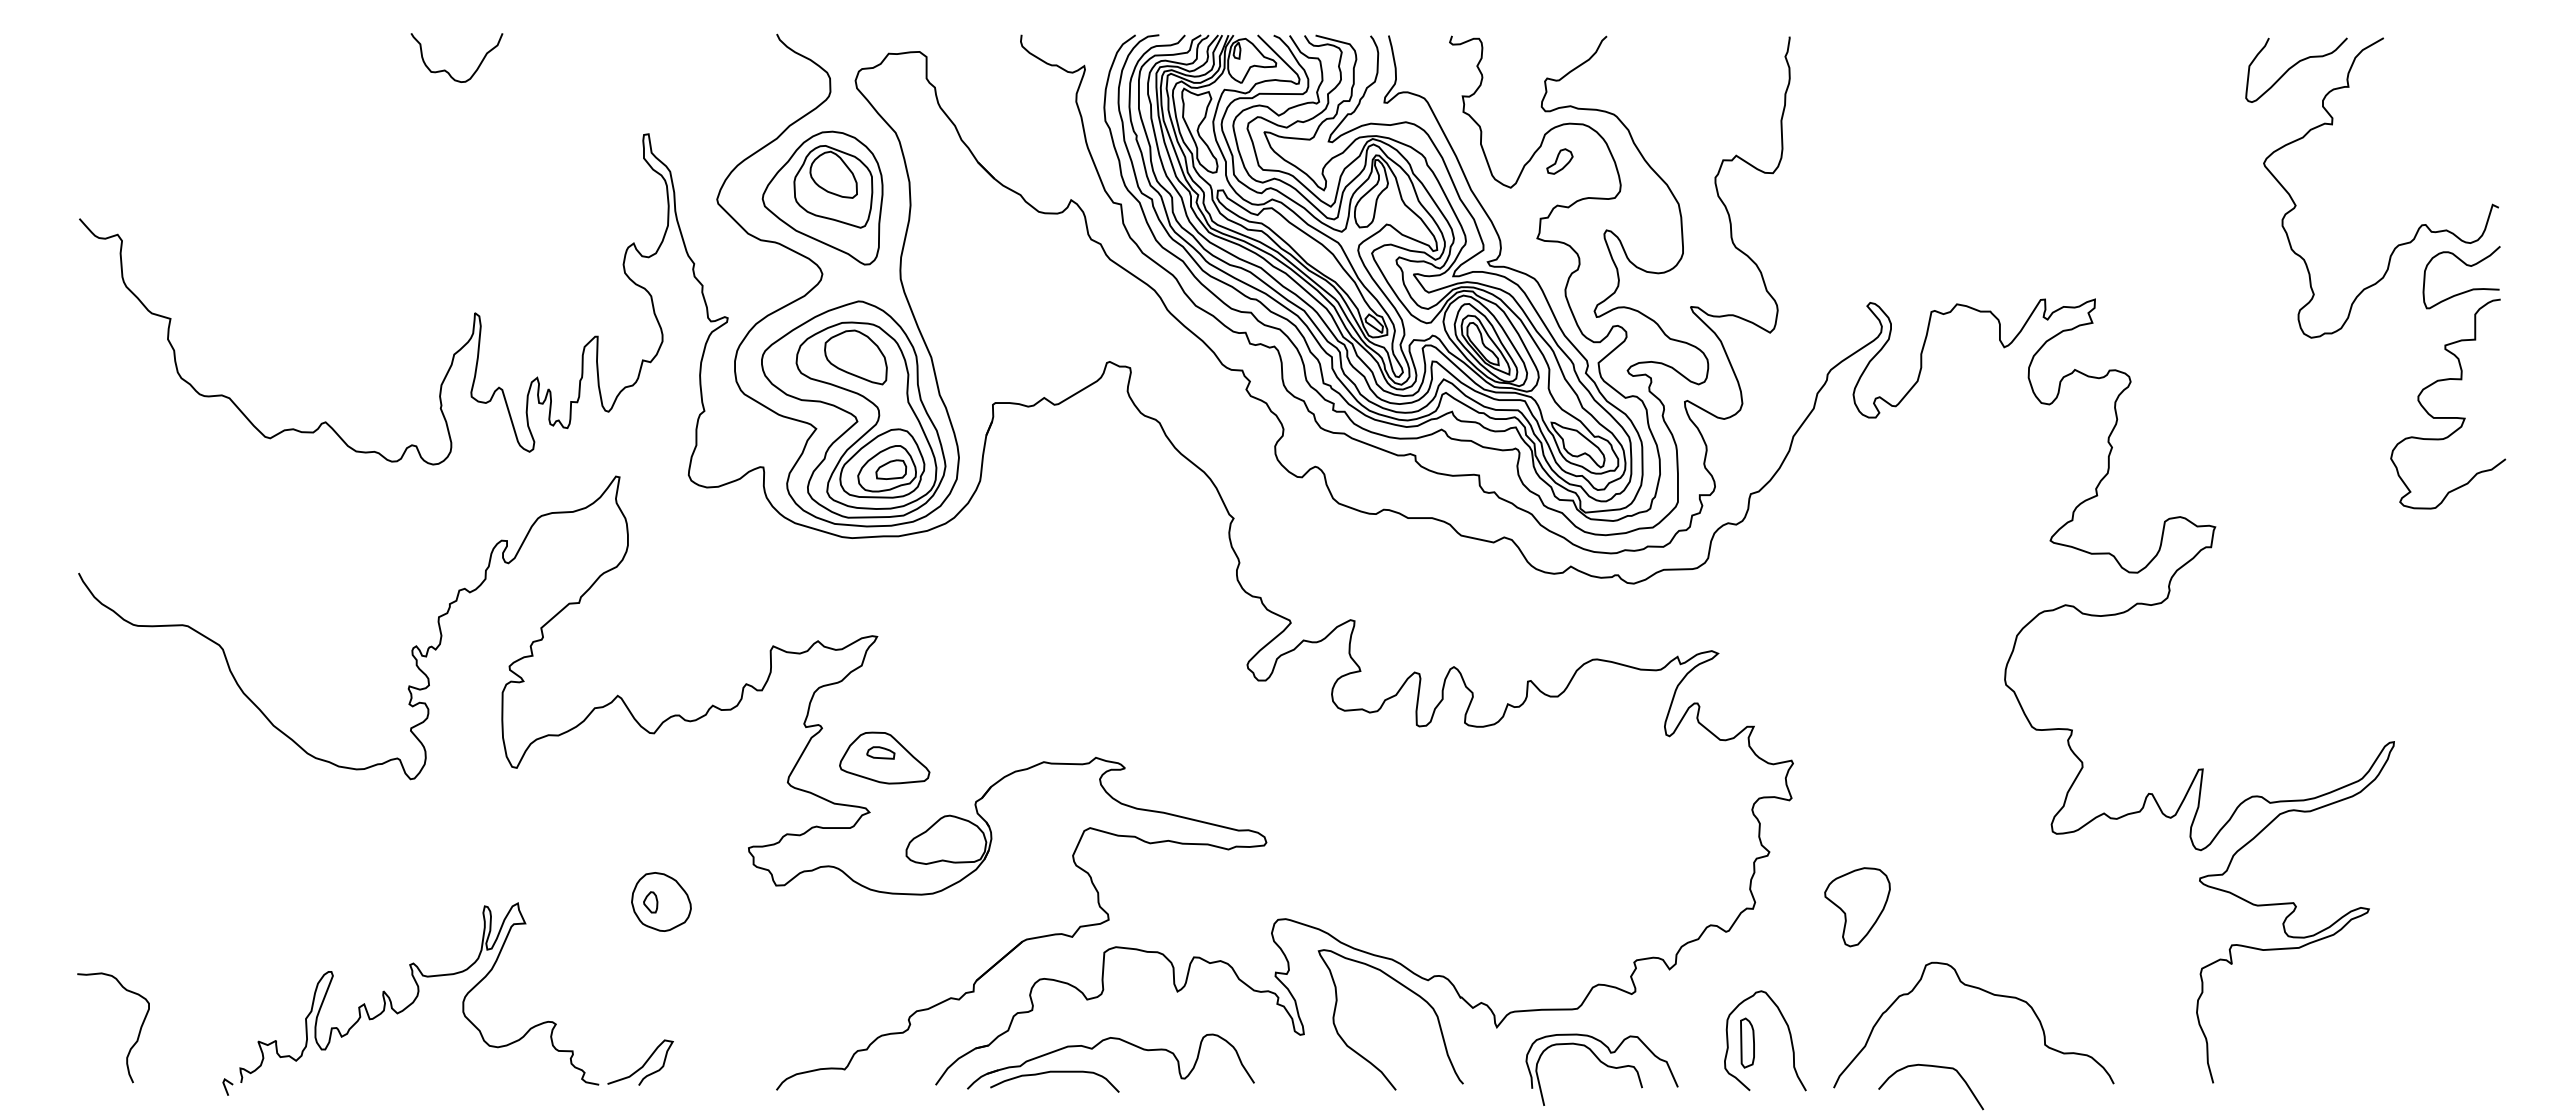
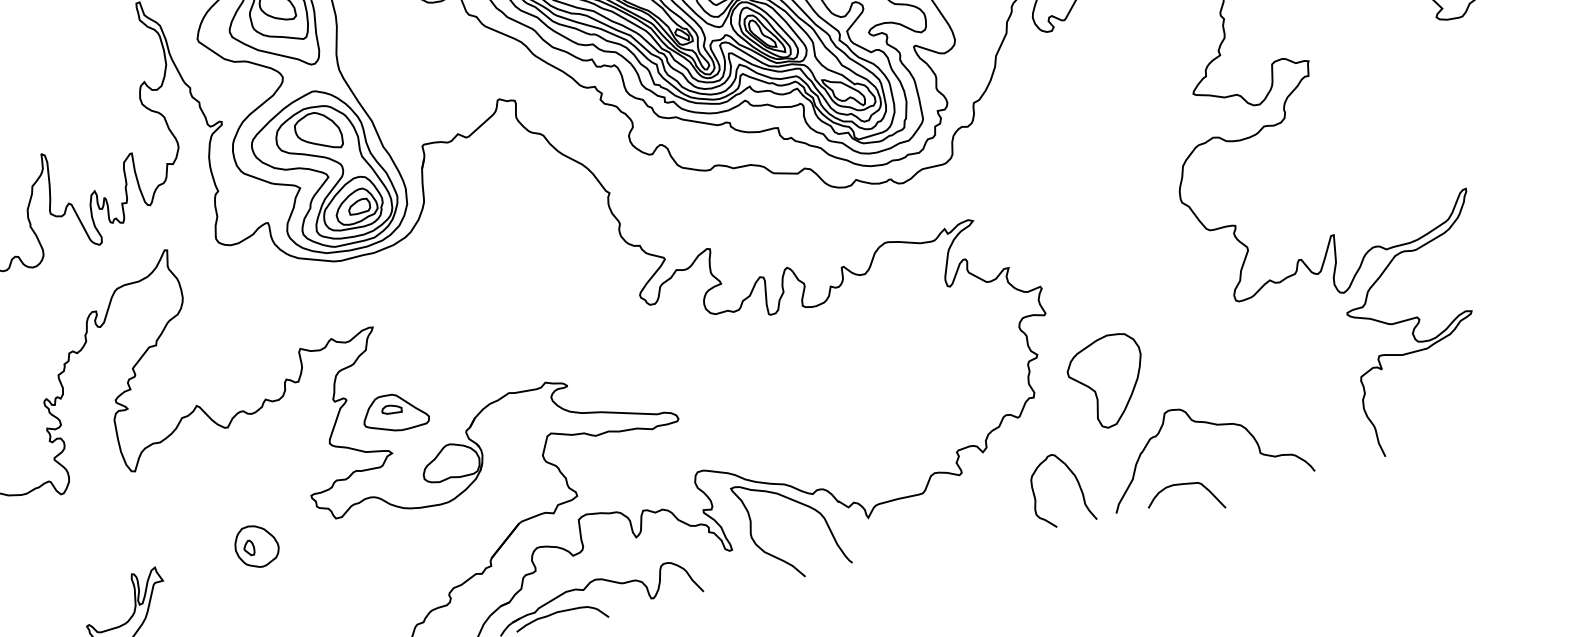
part: (1857, 907) -> (1107, 381), size x1.6
part: (1747, 1042) -> (1048, 493), removed
part: (1601, 1069) -> (948, 533), removed

